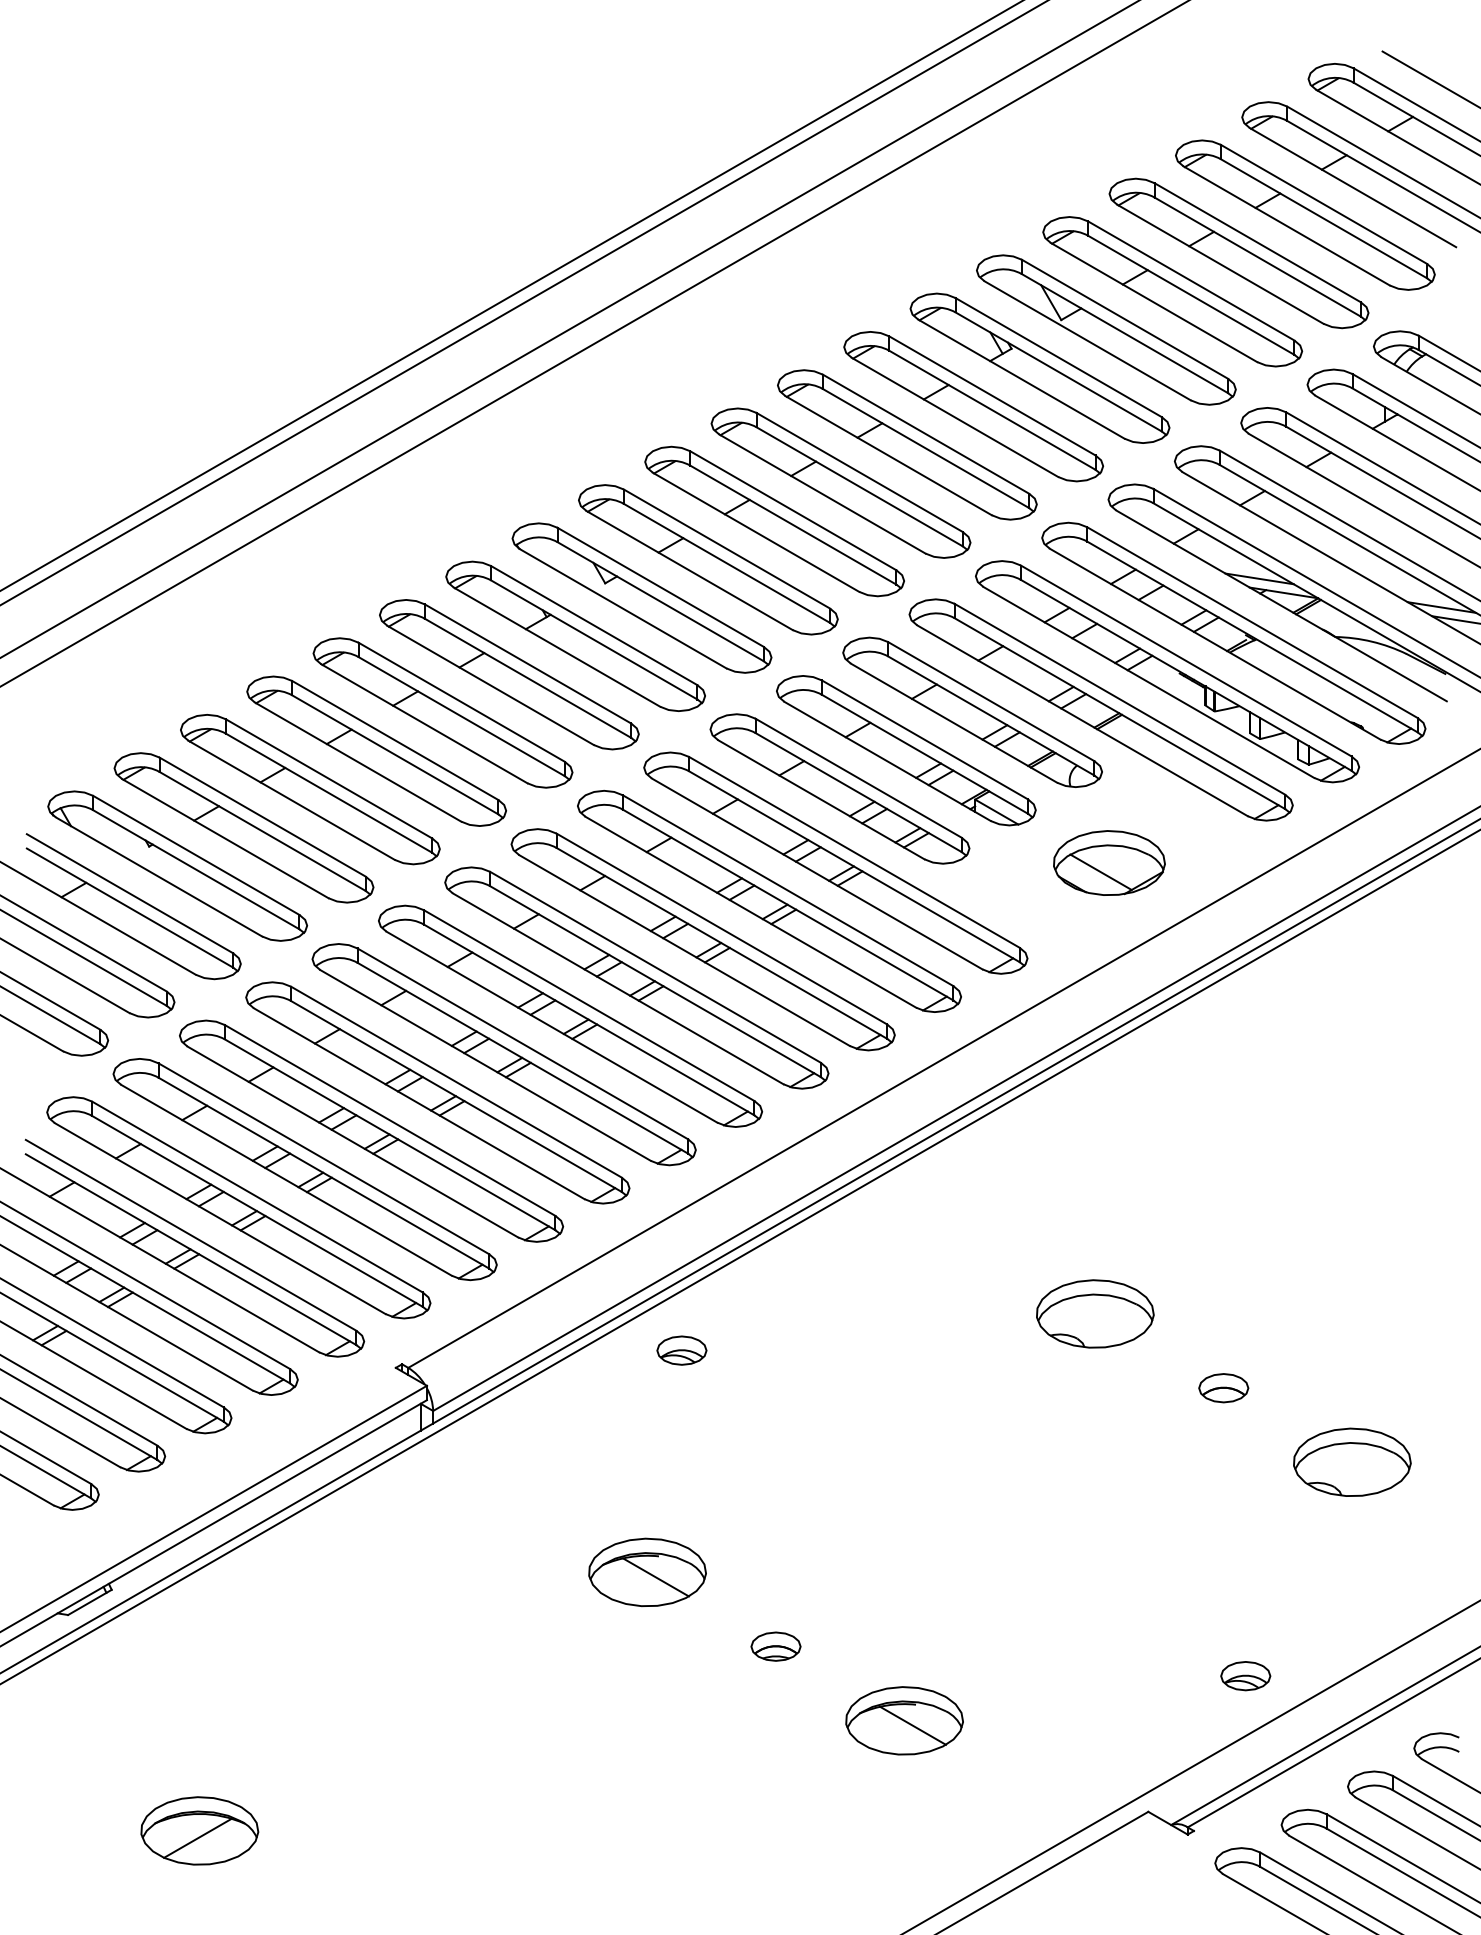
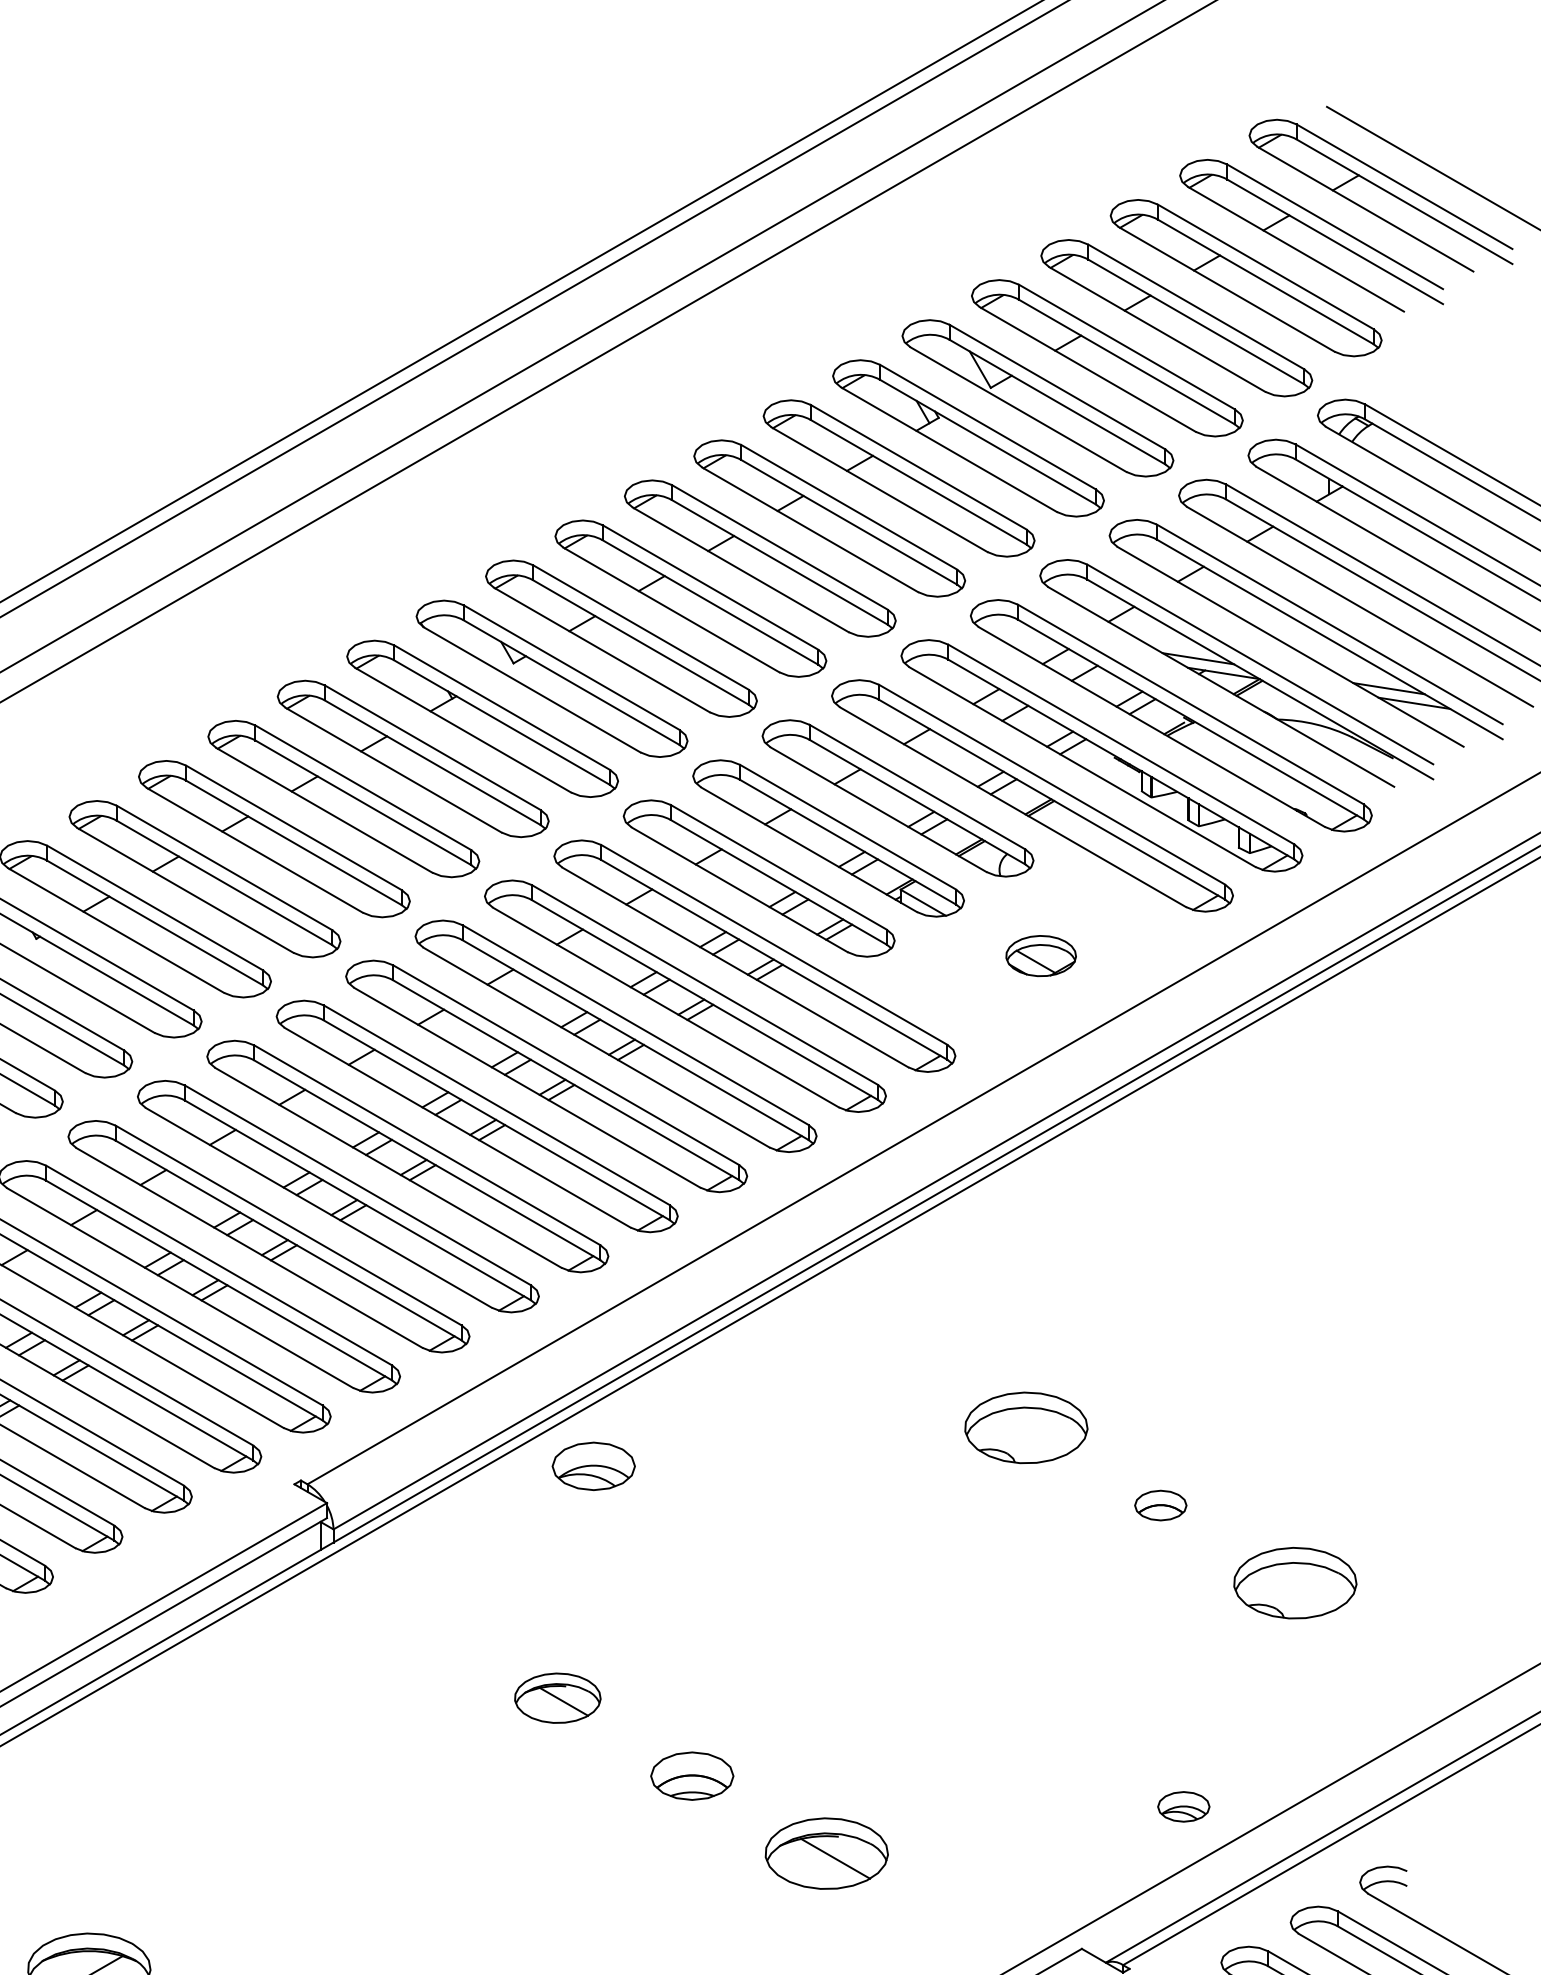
part: (1109, 862) -> (1041, 955), size x0.6
part: (681, 1350) -> (593, 1466), size x1.6
part: (647, 1571) -> (557, 1697), size x0.7
part: (775, 1646) -> (691, 1775), size x1.6

